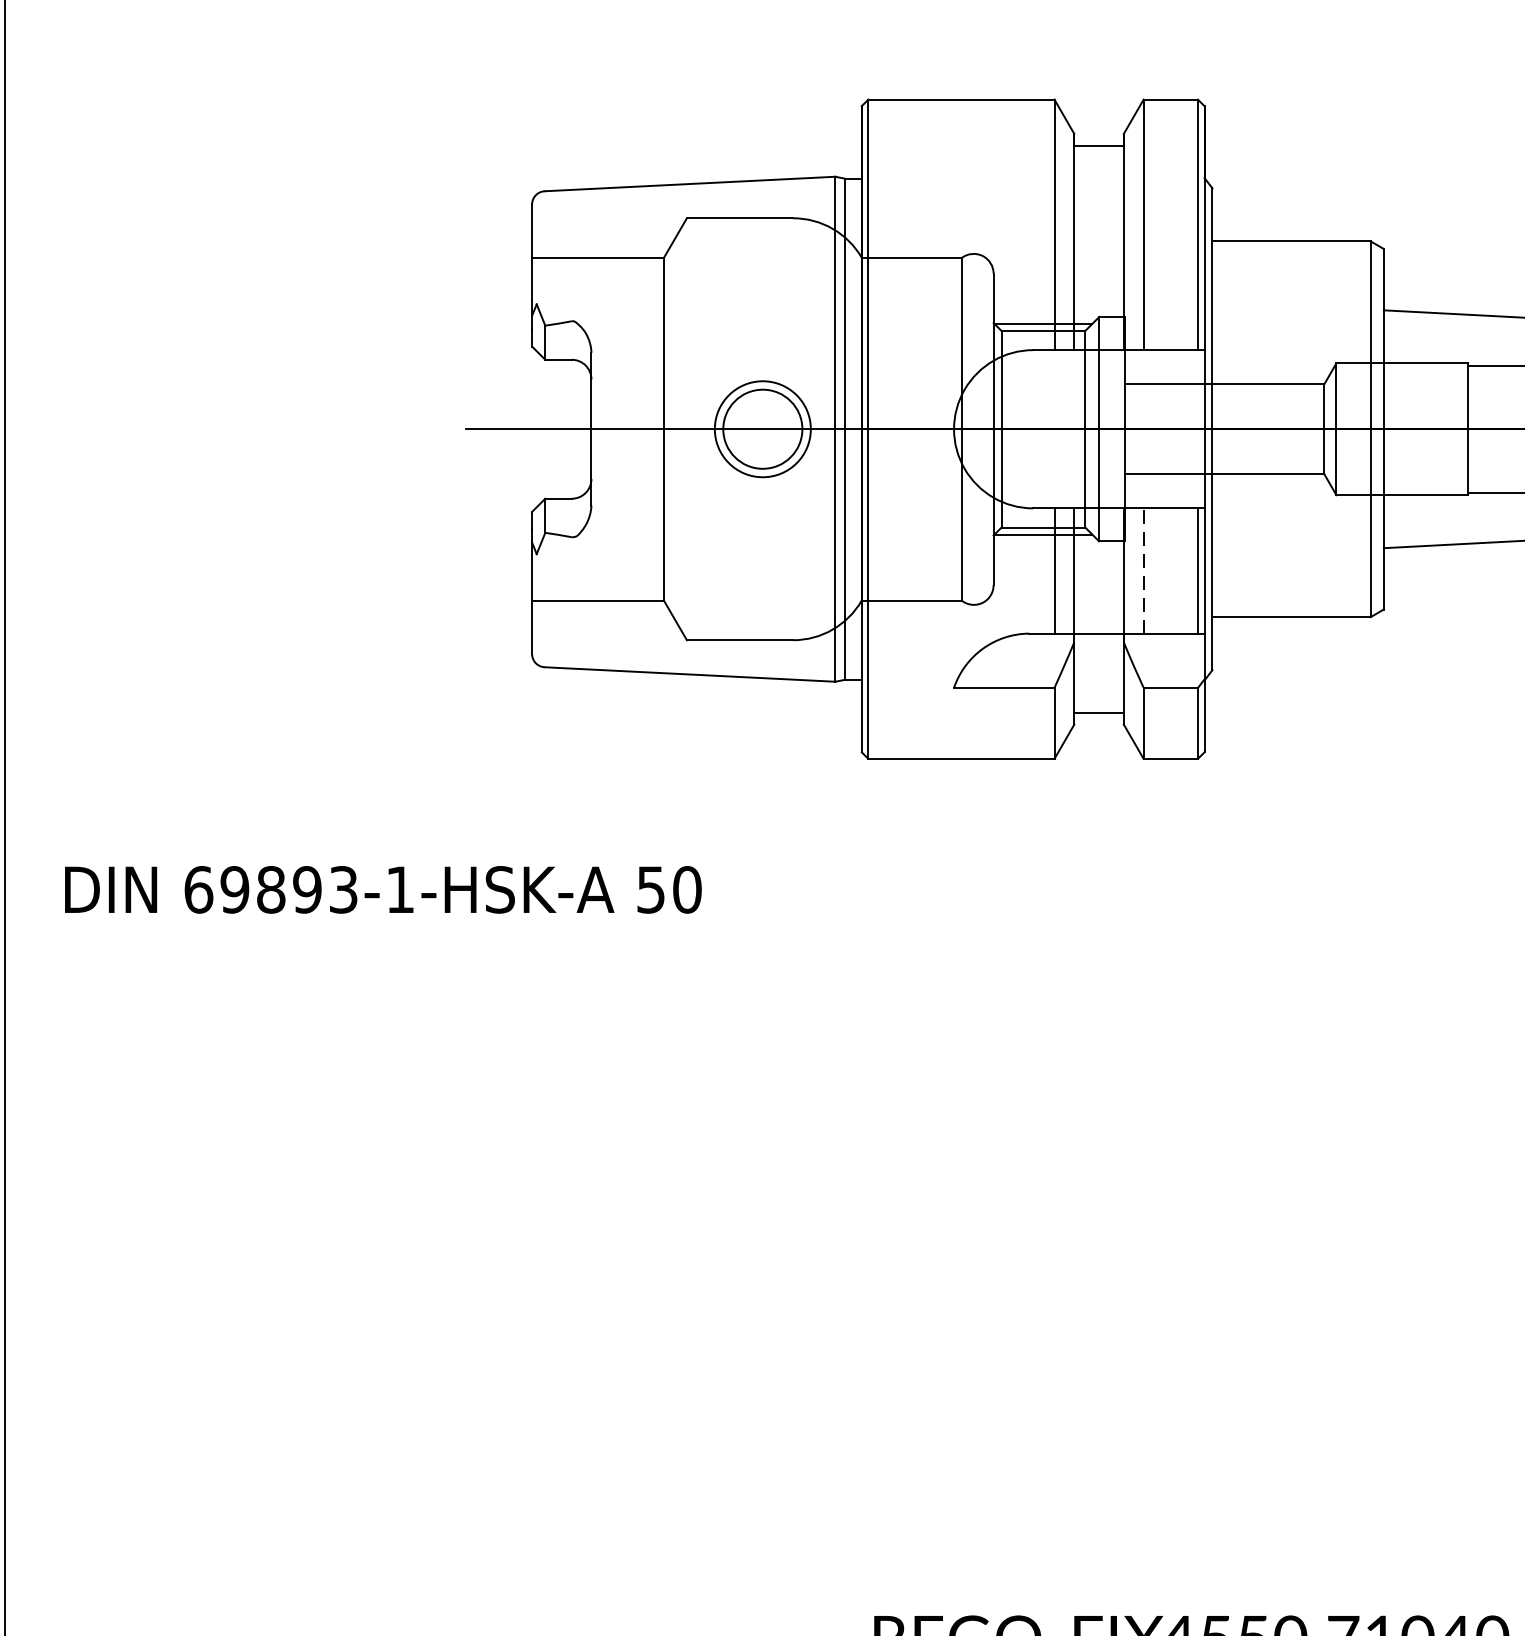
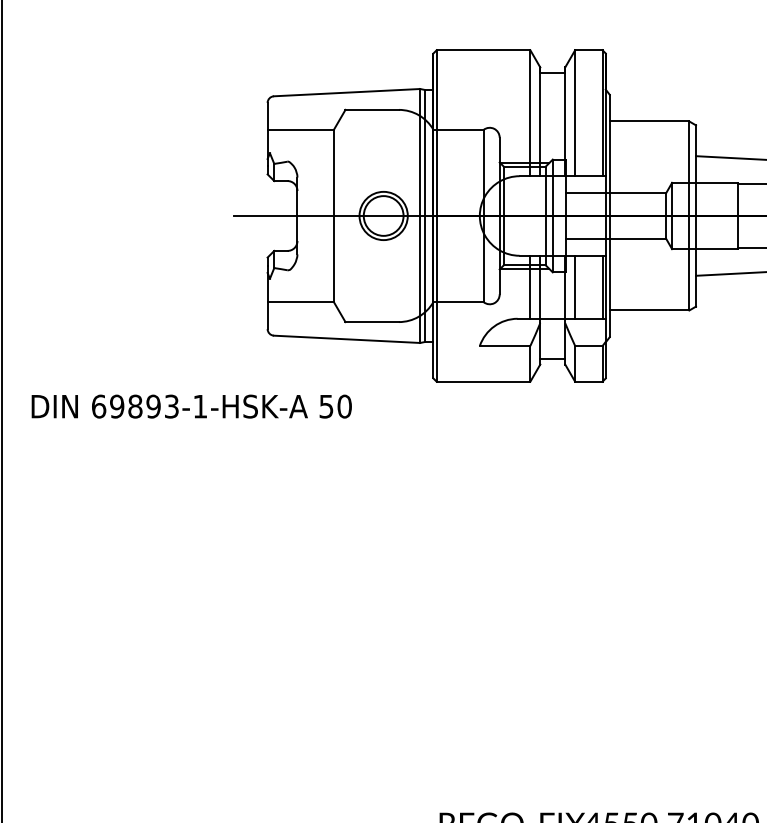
line: (1144, 569) -> (575, 286), dashed -> solid
text: (382, 889) -> (191, 406), moved

